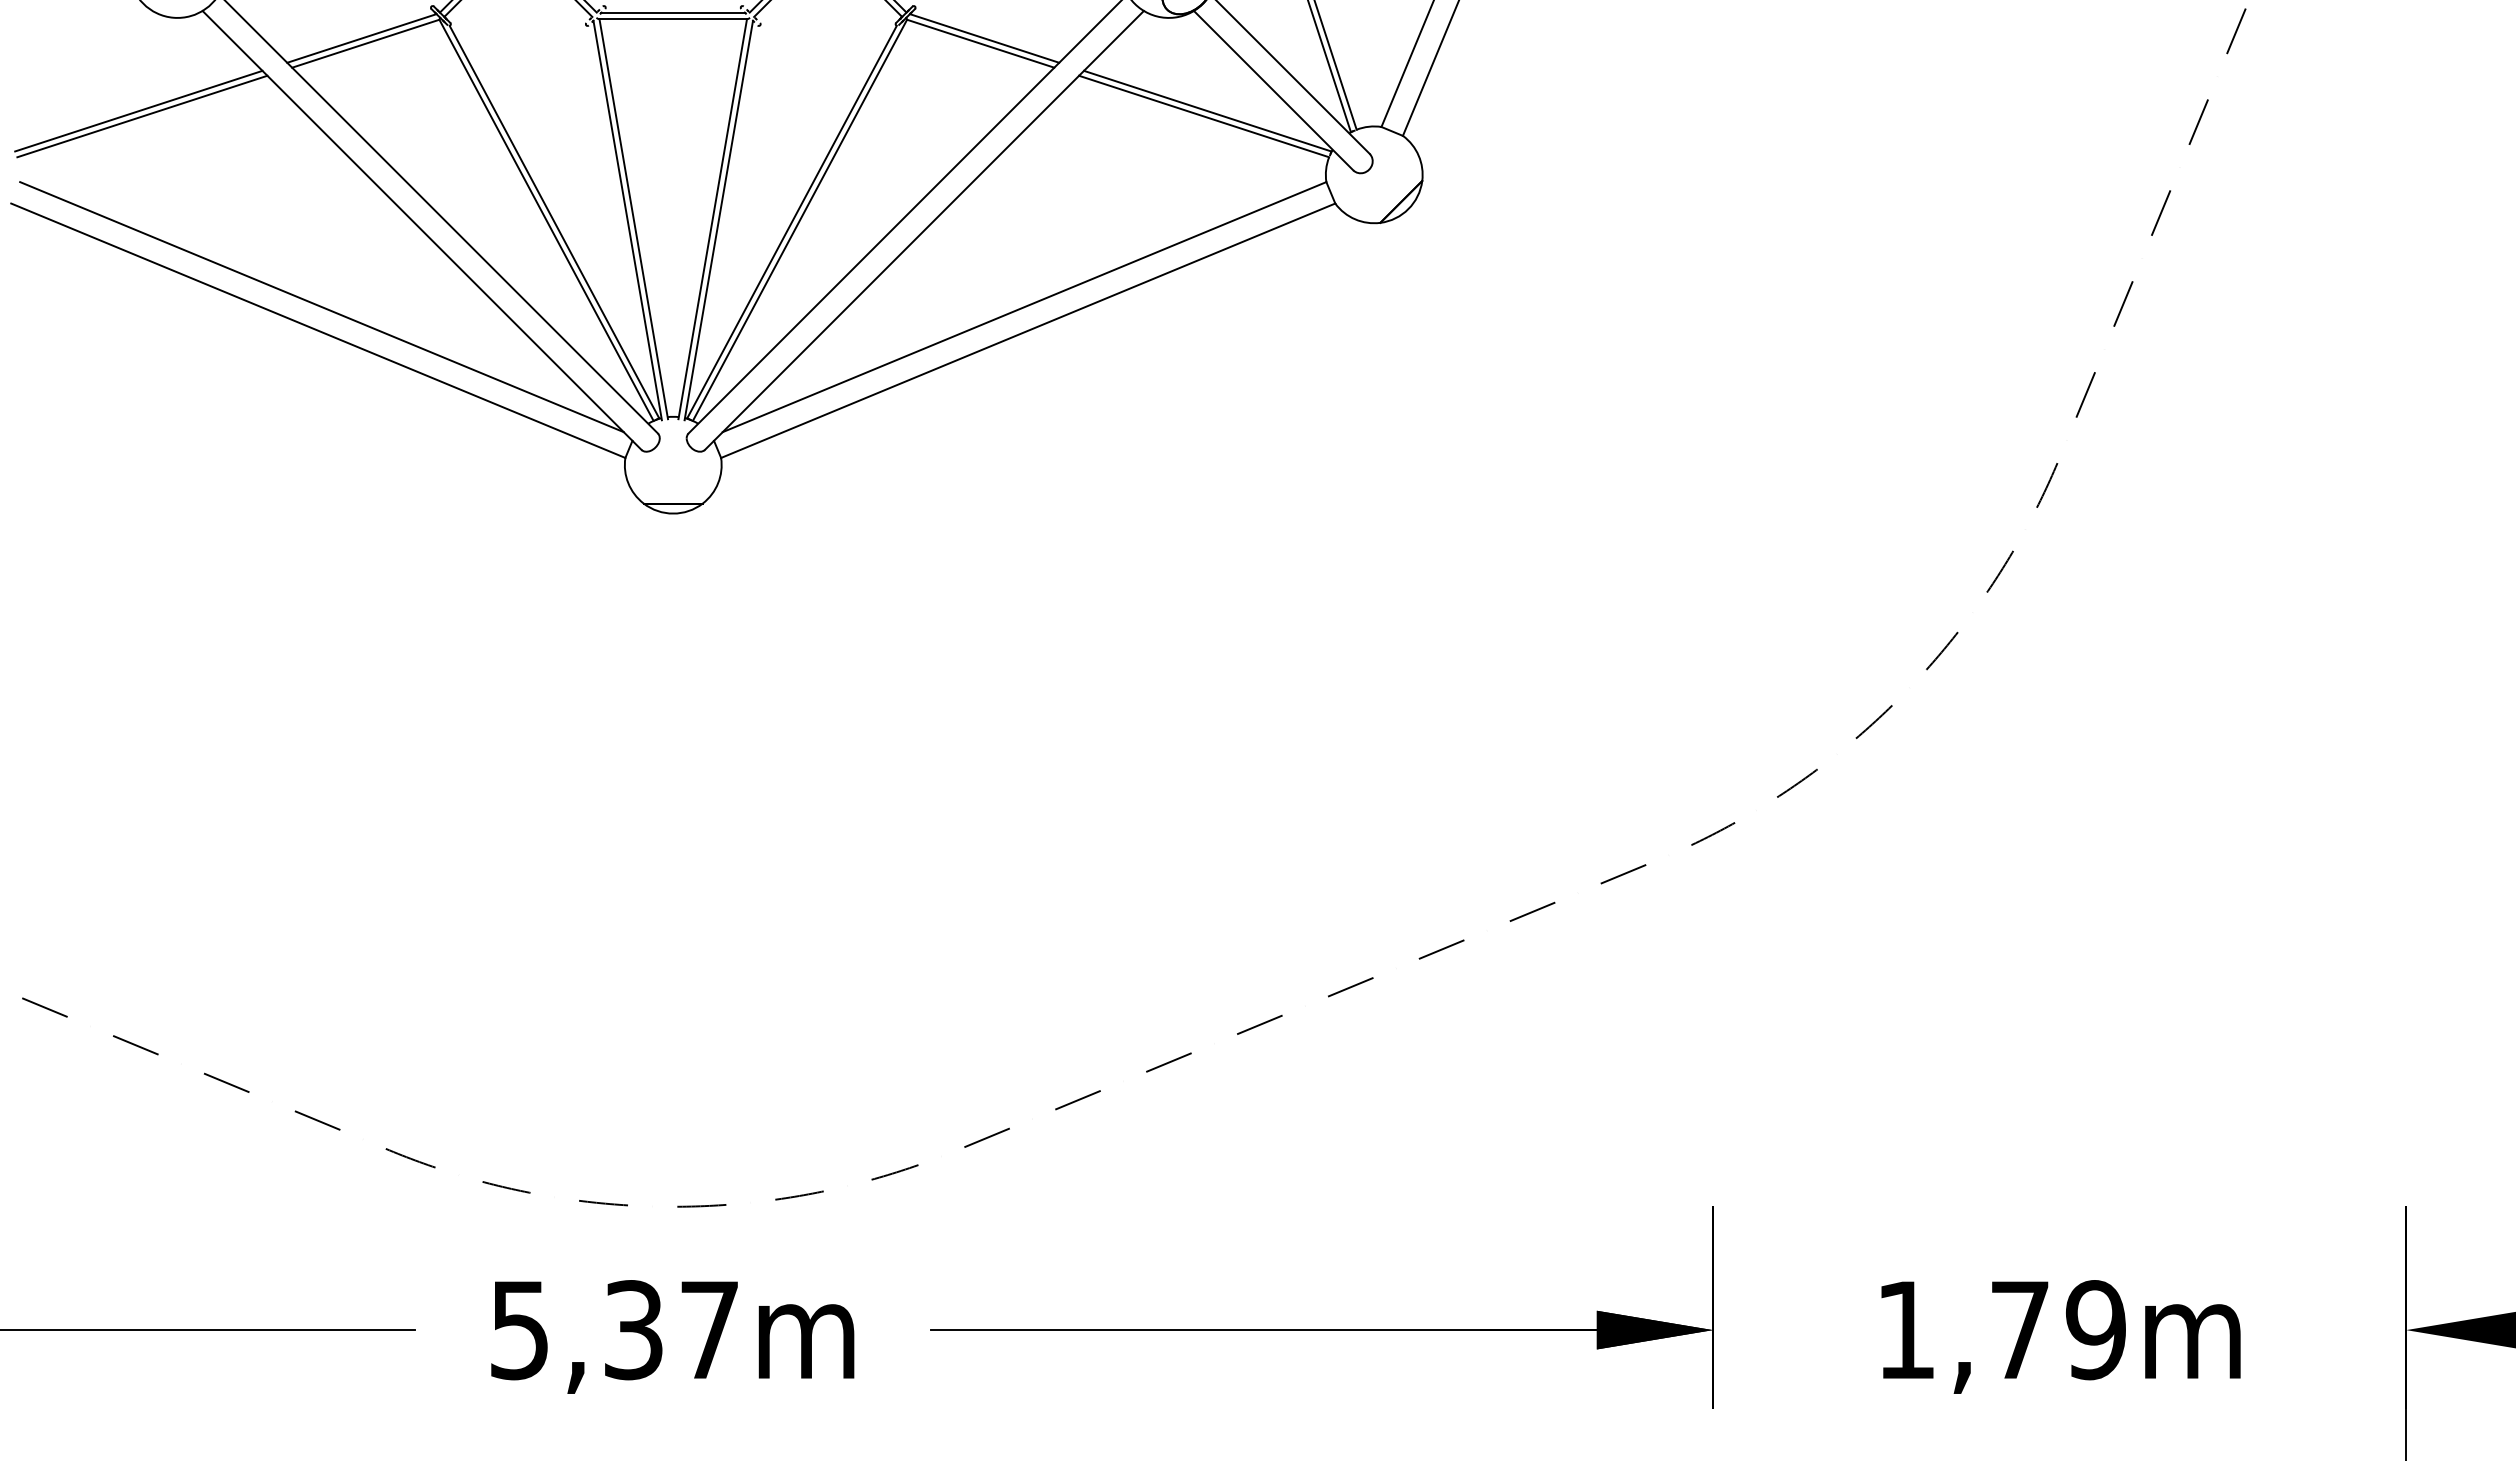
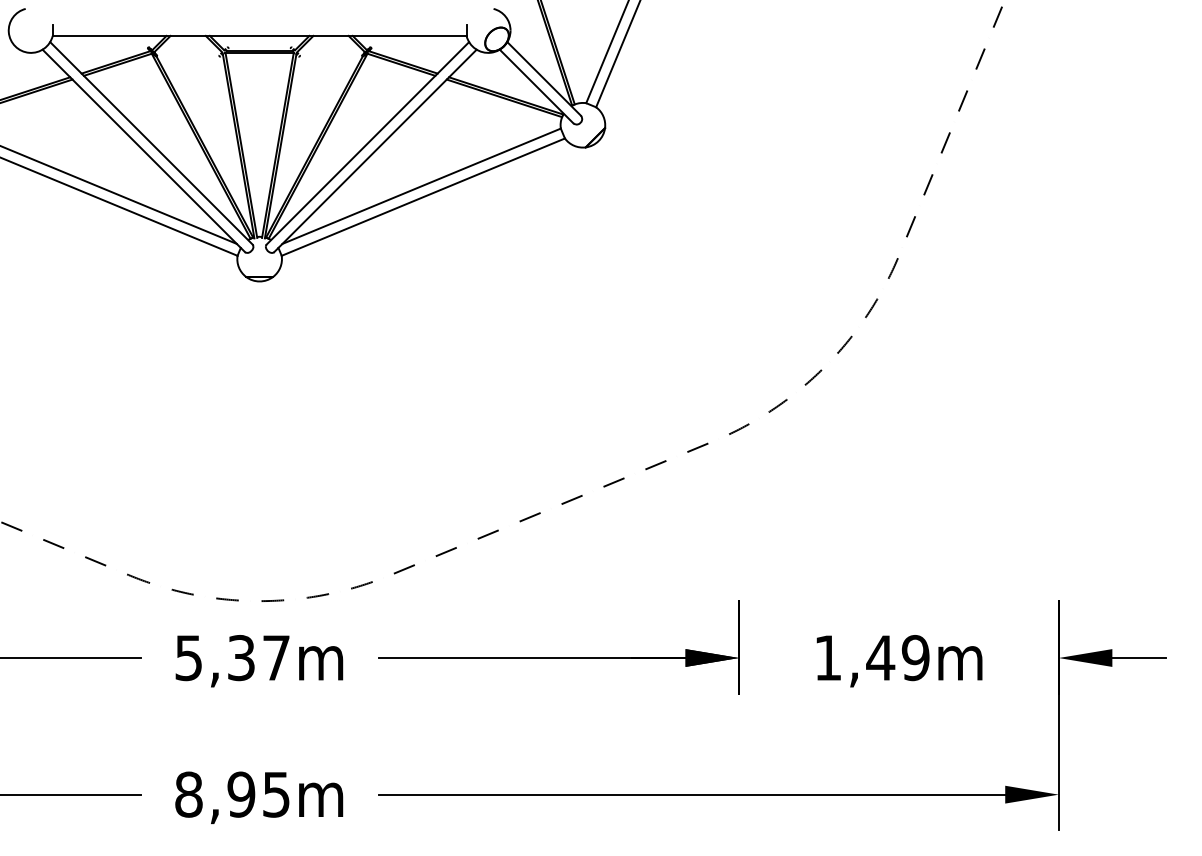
text: (2019, 1328) -> (880, 657), 1,79m -> 1,49m

